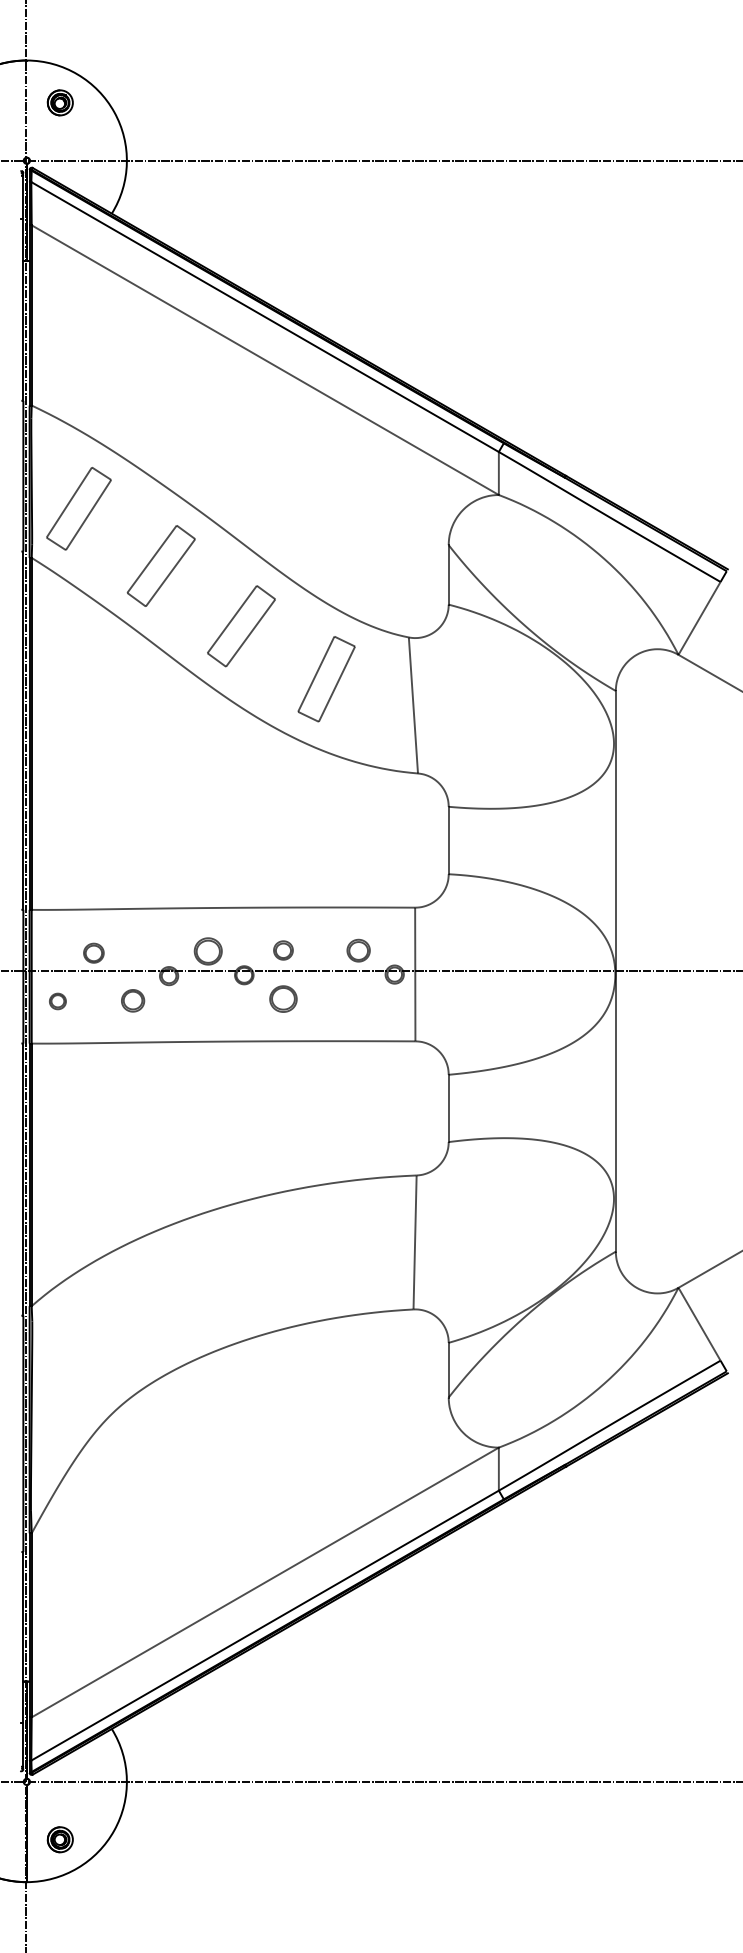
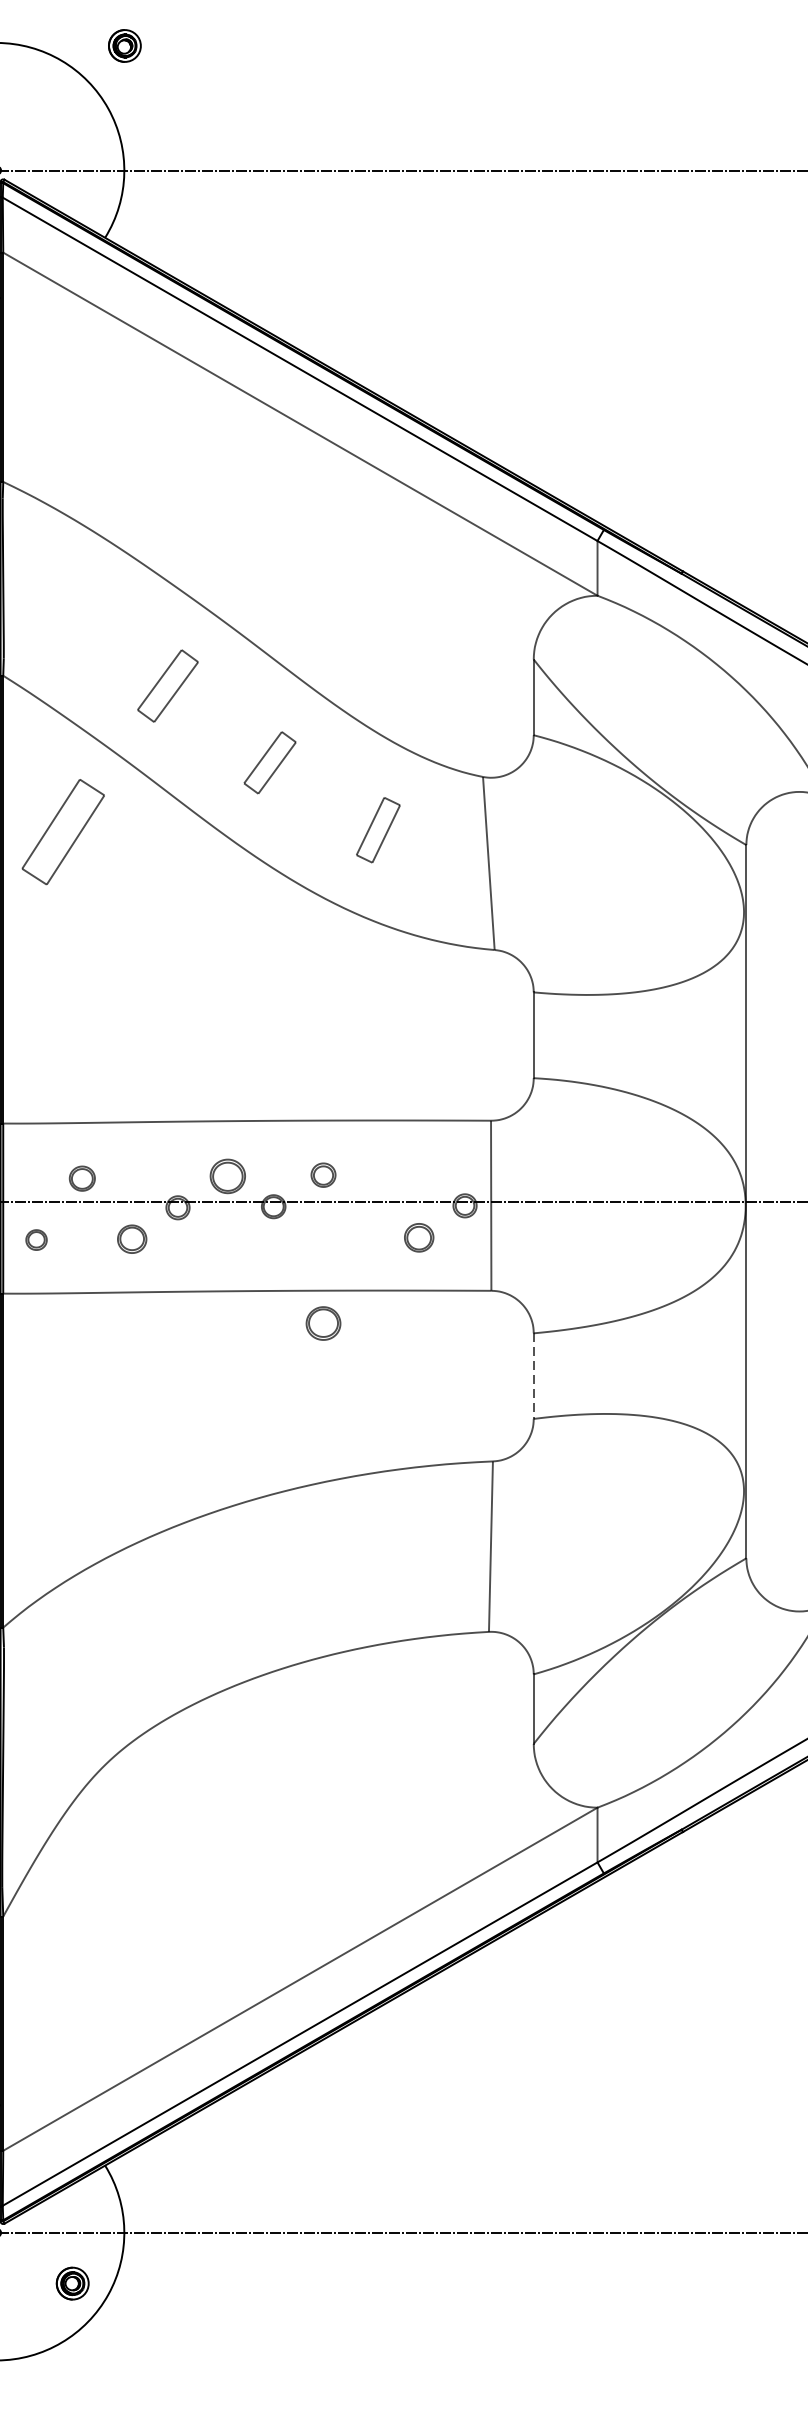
part: (59, 102) -> (123, 45), moved
part: (78, 508) -> (62, 831), moved
part: (160, 565) -> (167, 685), size x0.7
part: (241, 626) -> (270, 763), size x0.6
part: (326, 679) -> (378, 830), size x0.6
part: (358, 950) -> (418, 1237), moved
part: (283, 998) -> (323, 1322), moved
line: (448, 1108) -> (533, 1376), solid -> dashed
part: (59, 1839) -> (71, 2283), moved

